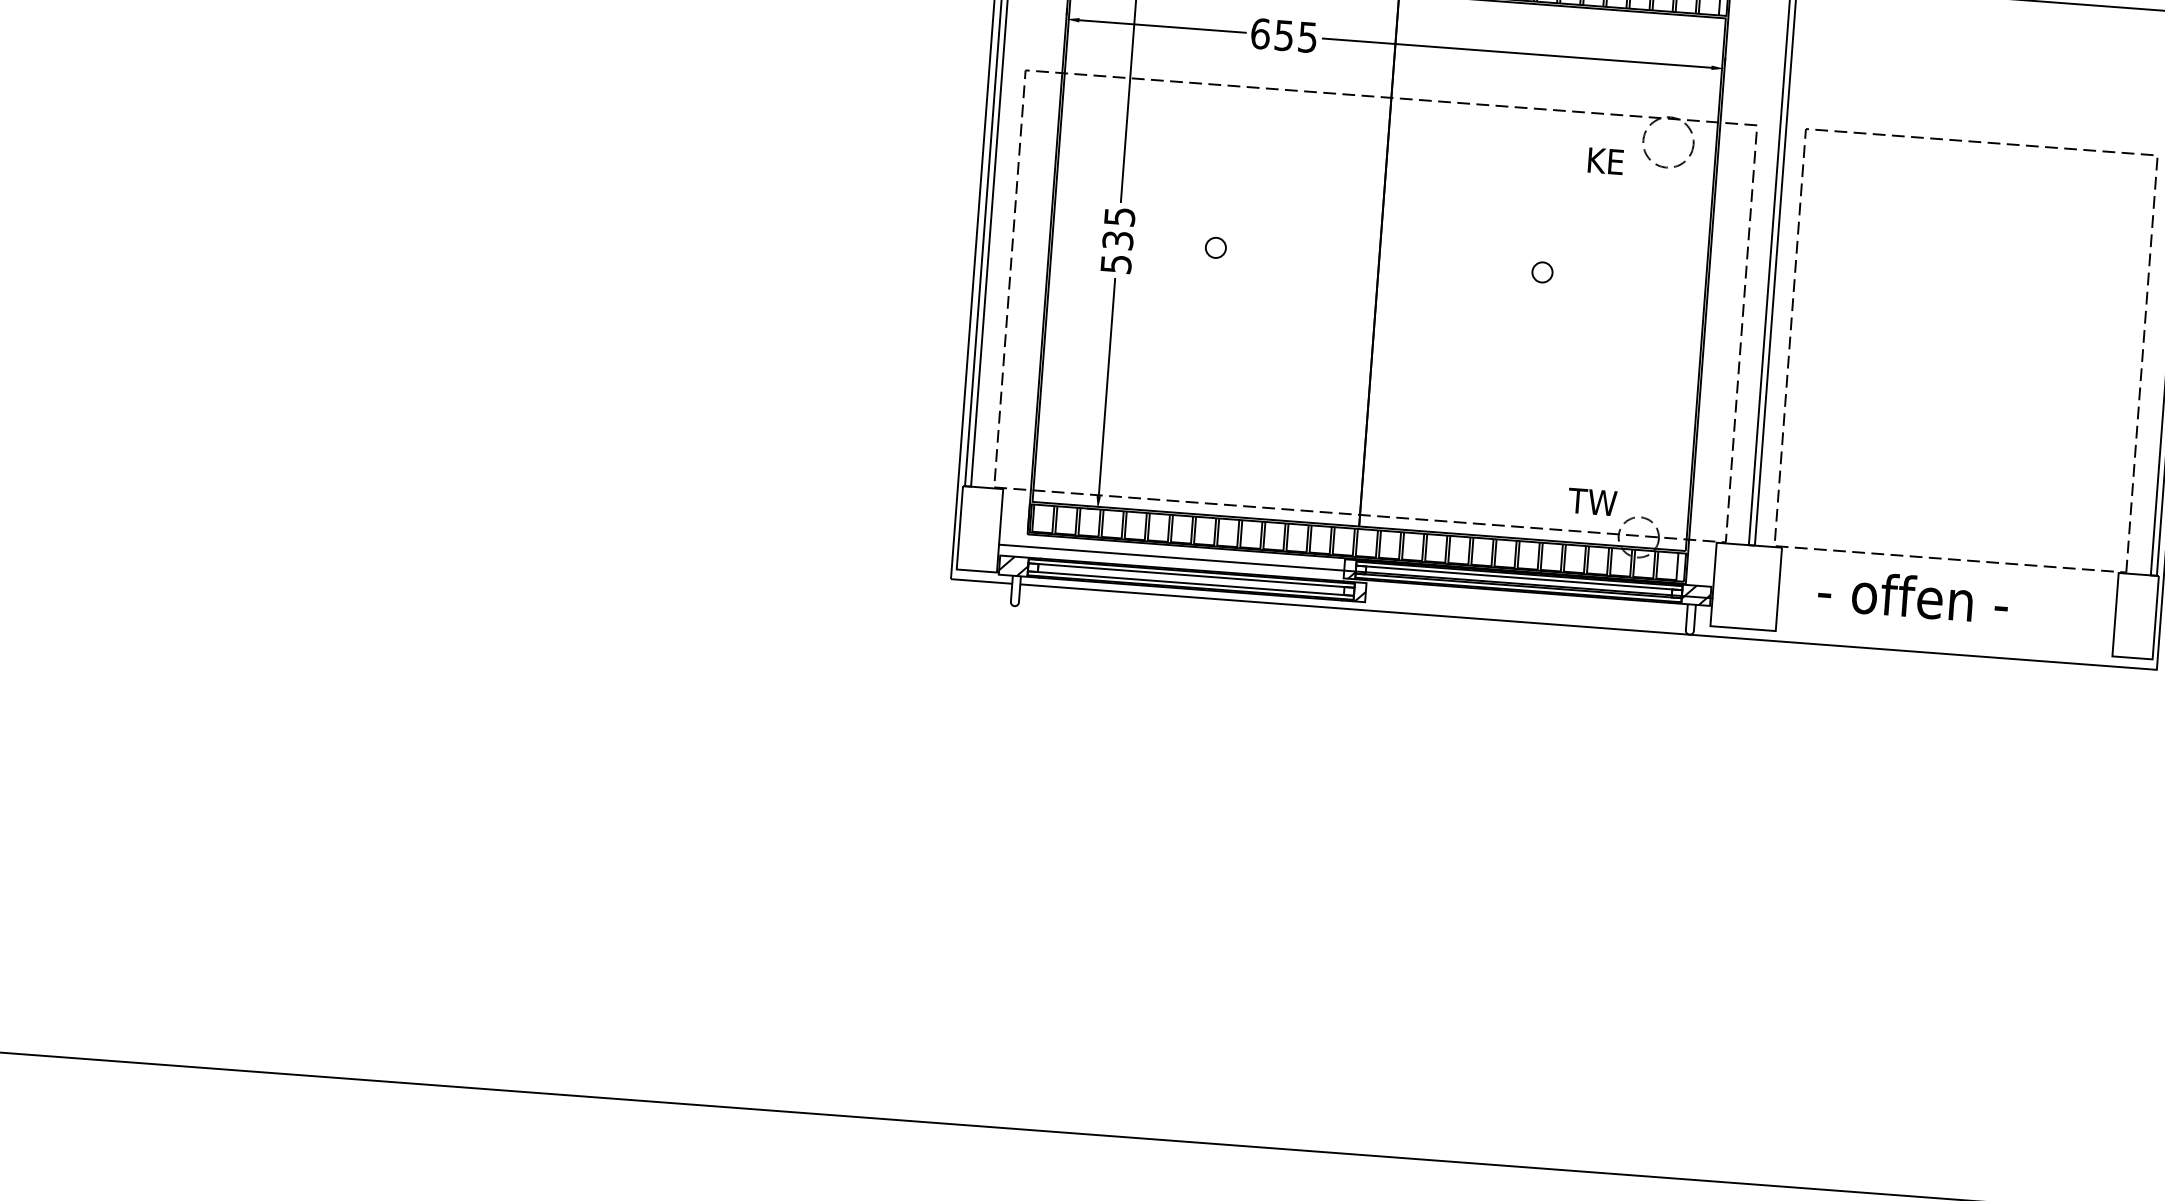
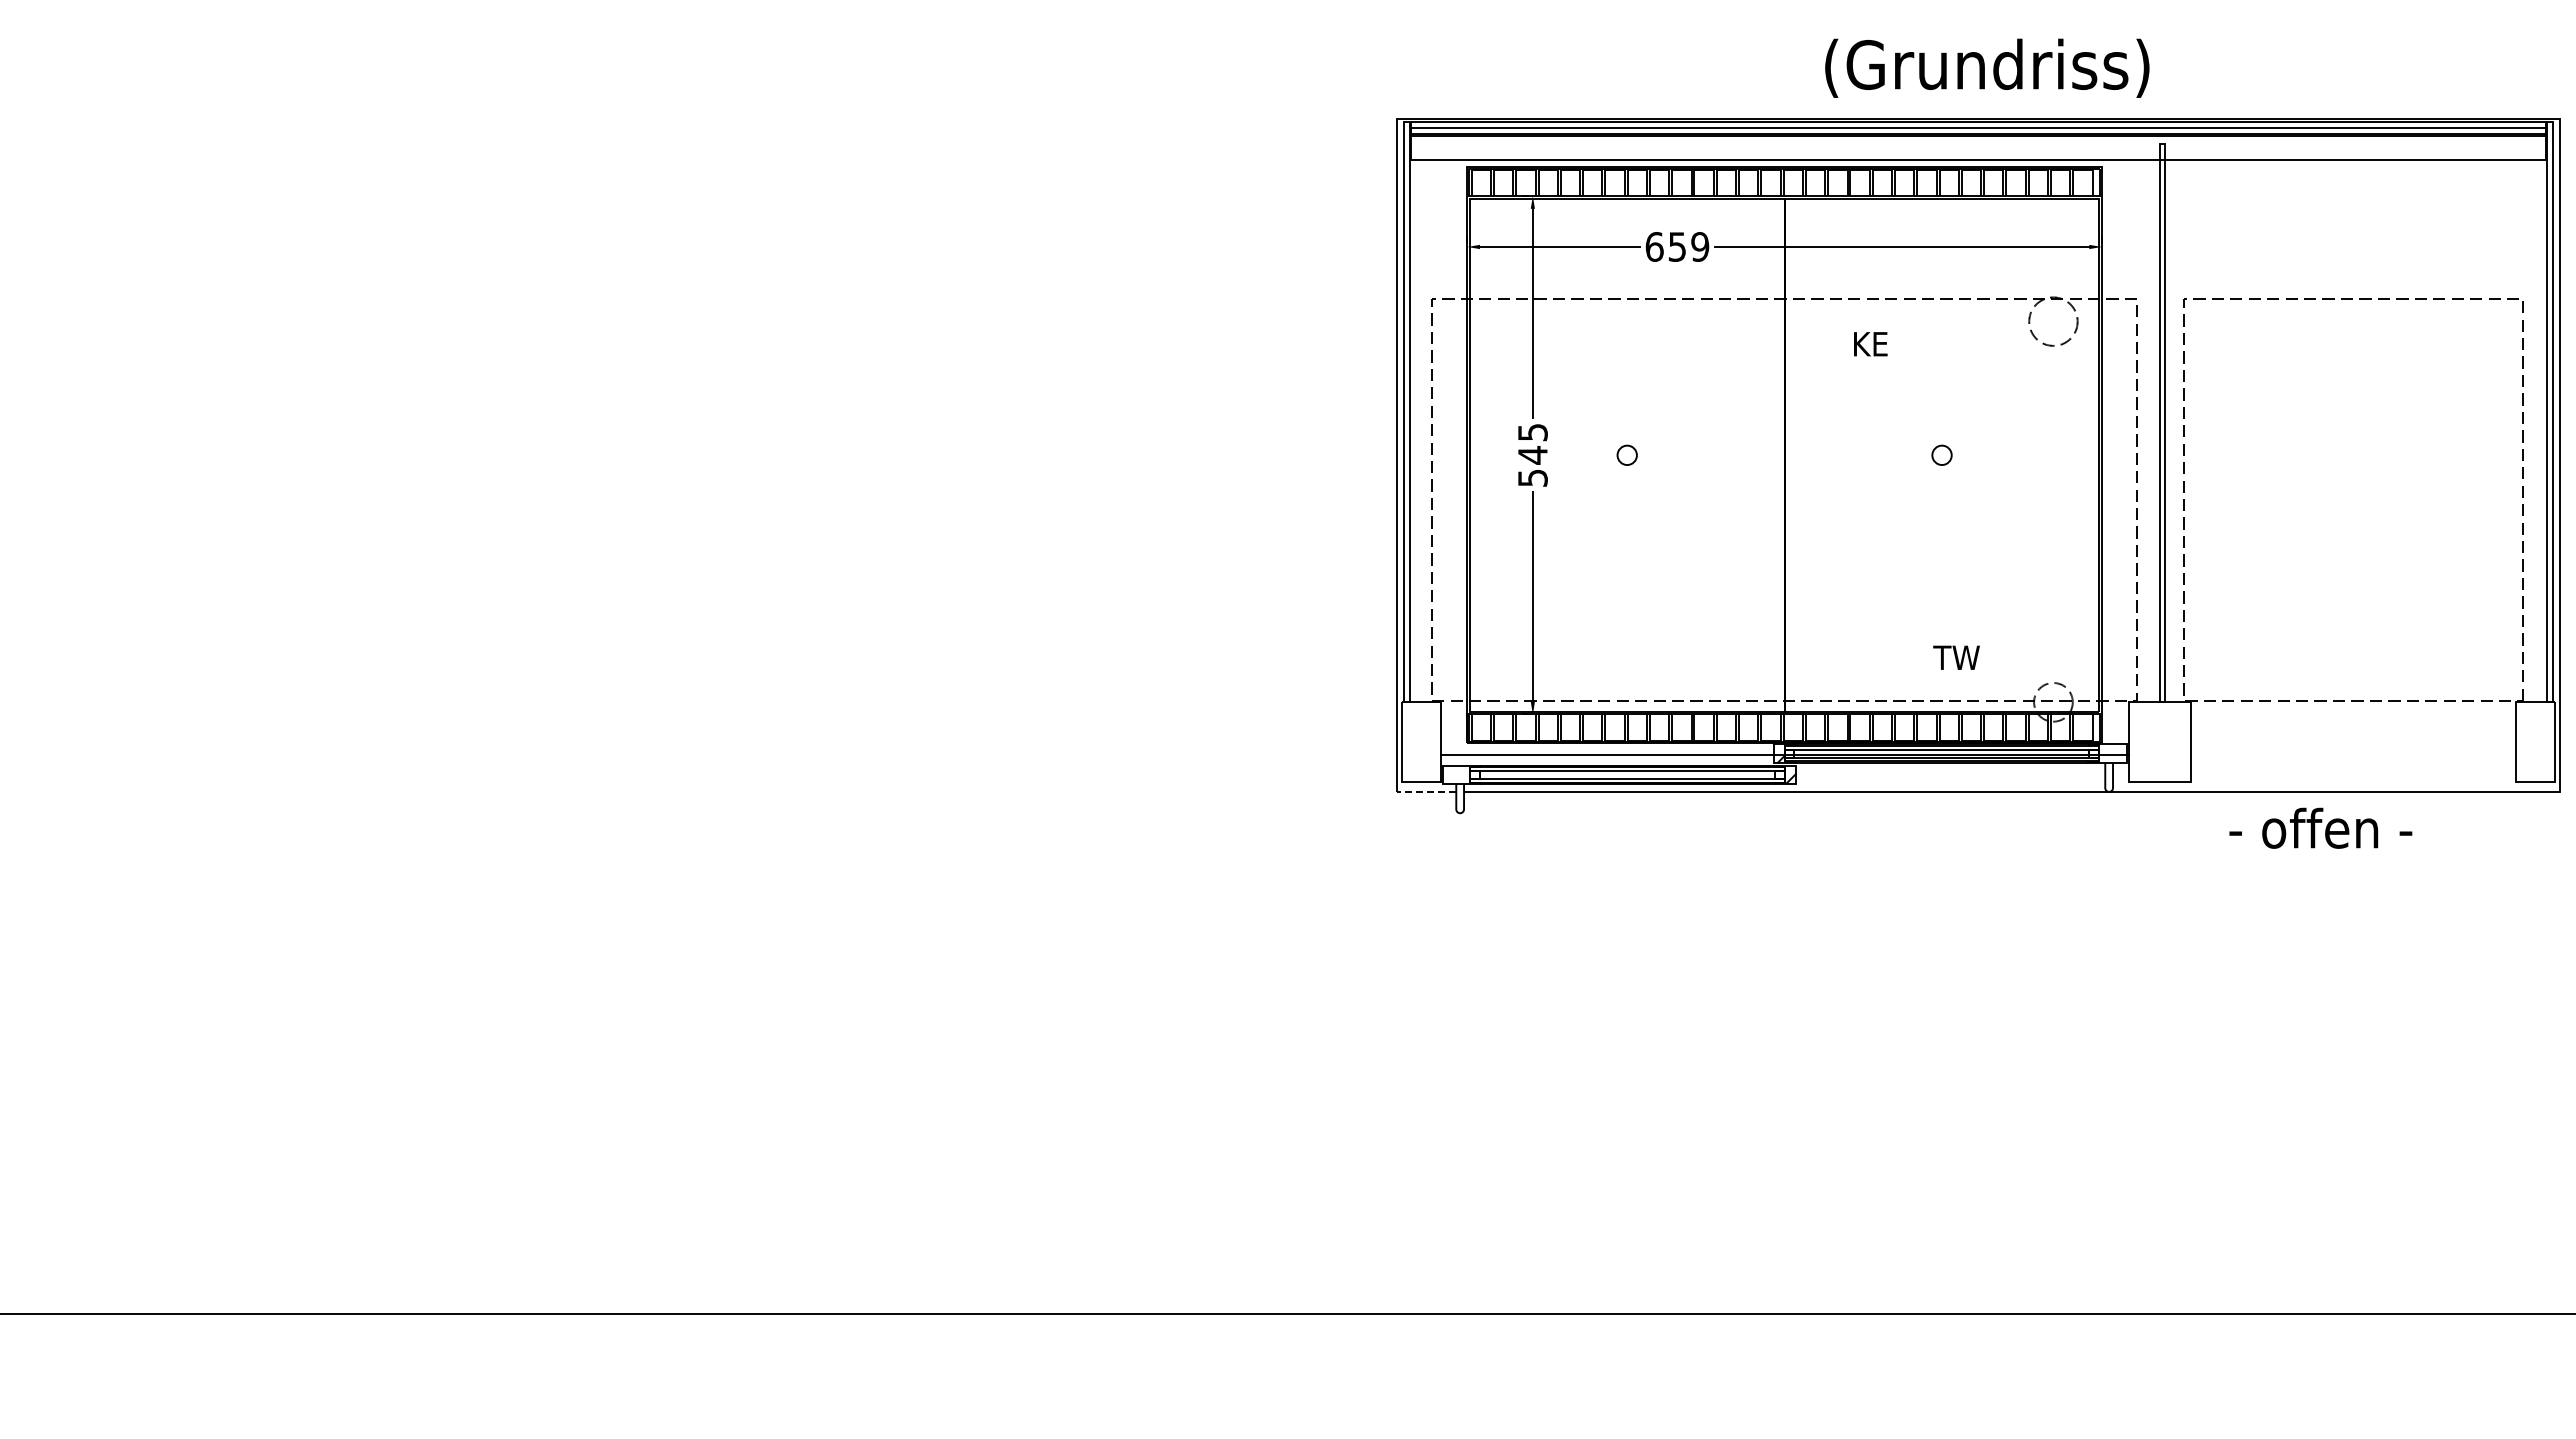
text: (1308, 36) -> (1700, 246), 655 -> 659
text: (1605, 161) -> (1870, 344), moved
text: (1117, 240) -> (1532, 455), 535 -> 545
text: (1592, 501) -> (1956, 657), moved
hatch: (1013, 565) -> (1456, 774), removed
line: (981, 581) -> (1426, 791), solid -> dashed
hatch: (1696, 595) -> (2112, 753), removed
text: (1913, 595) -> (2320, 827), moved

